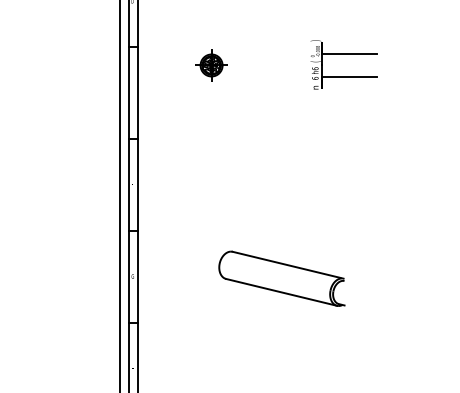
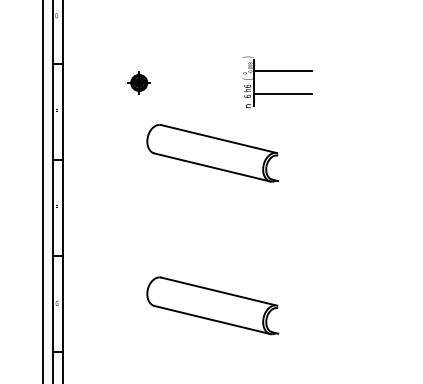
part: (211, 65) -> (139, 82), size x0.7
part: (281, 132) -> (212, 152), added

